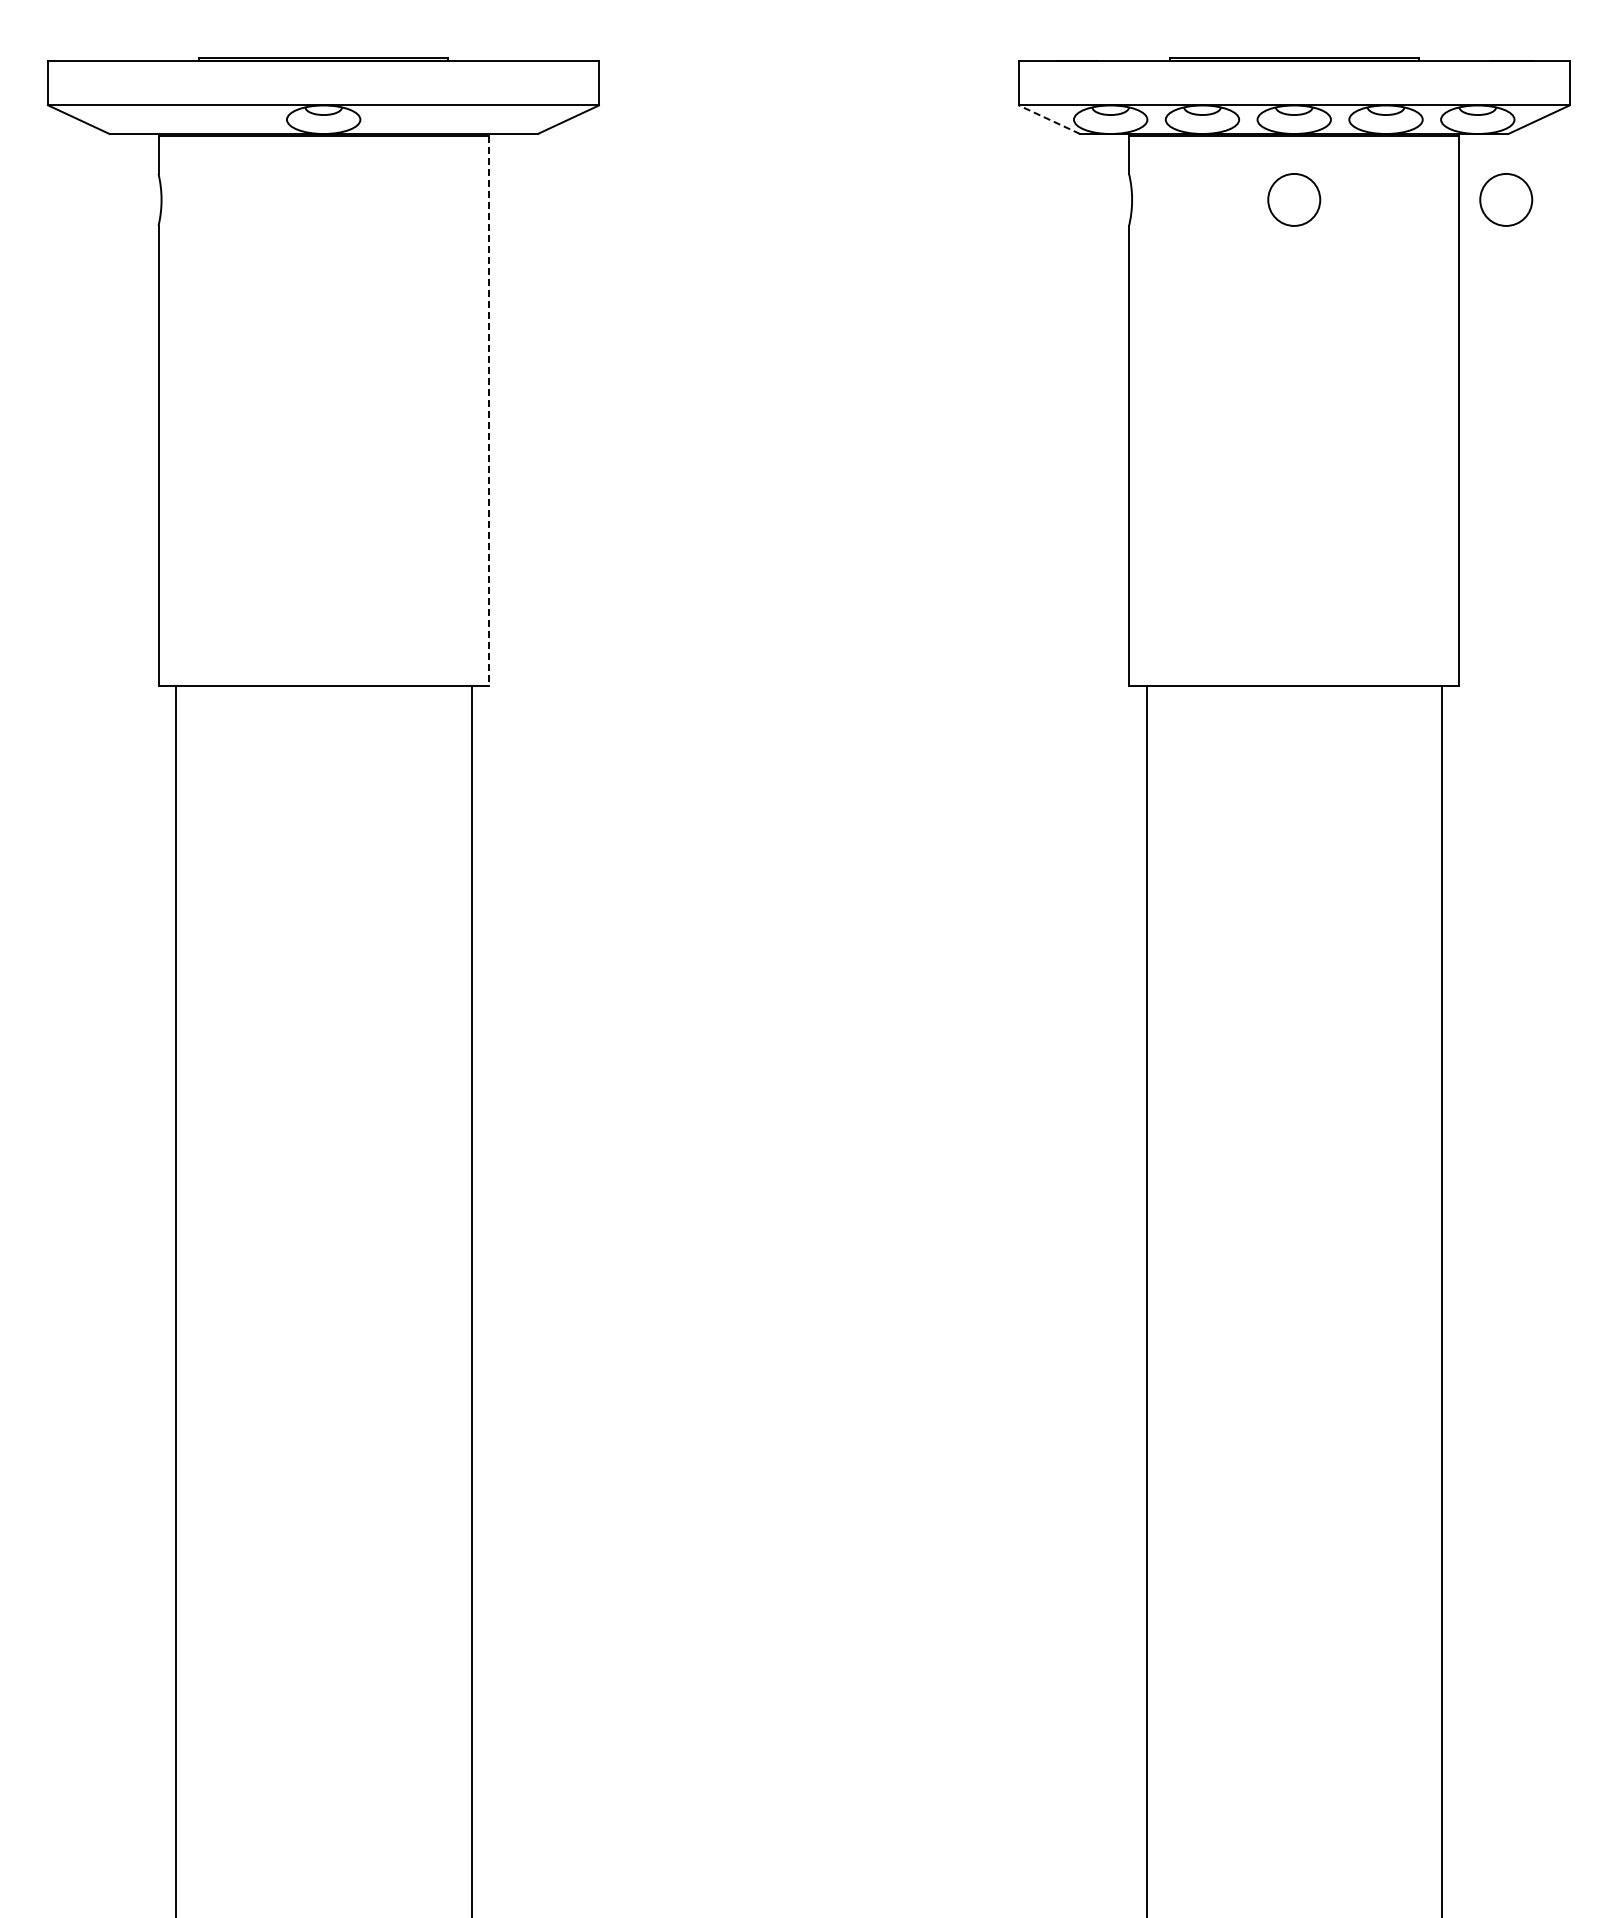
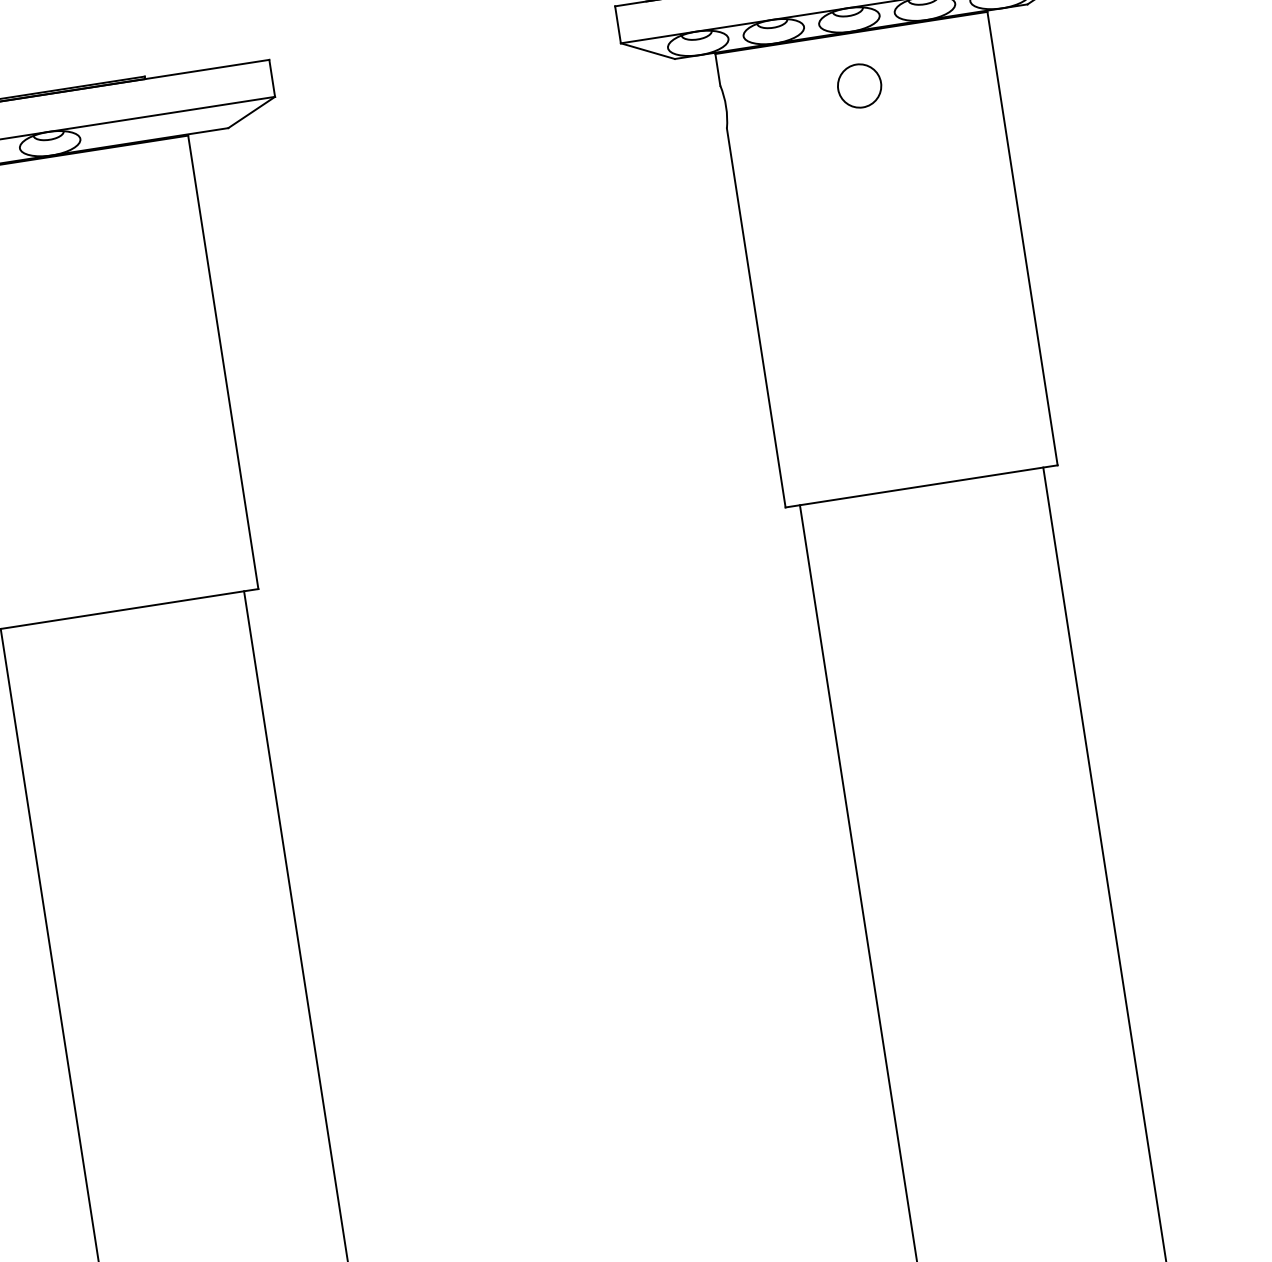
line: (1049, 119) -> (647, 50), dashed -> solid
circle: (1506, 199) -> (1034, 58), removed
line: (488, 411) -> (223, 362), dashed -> solid

